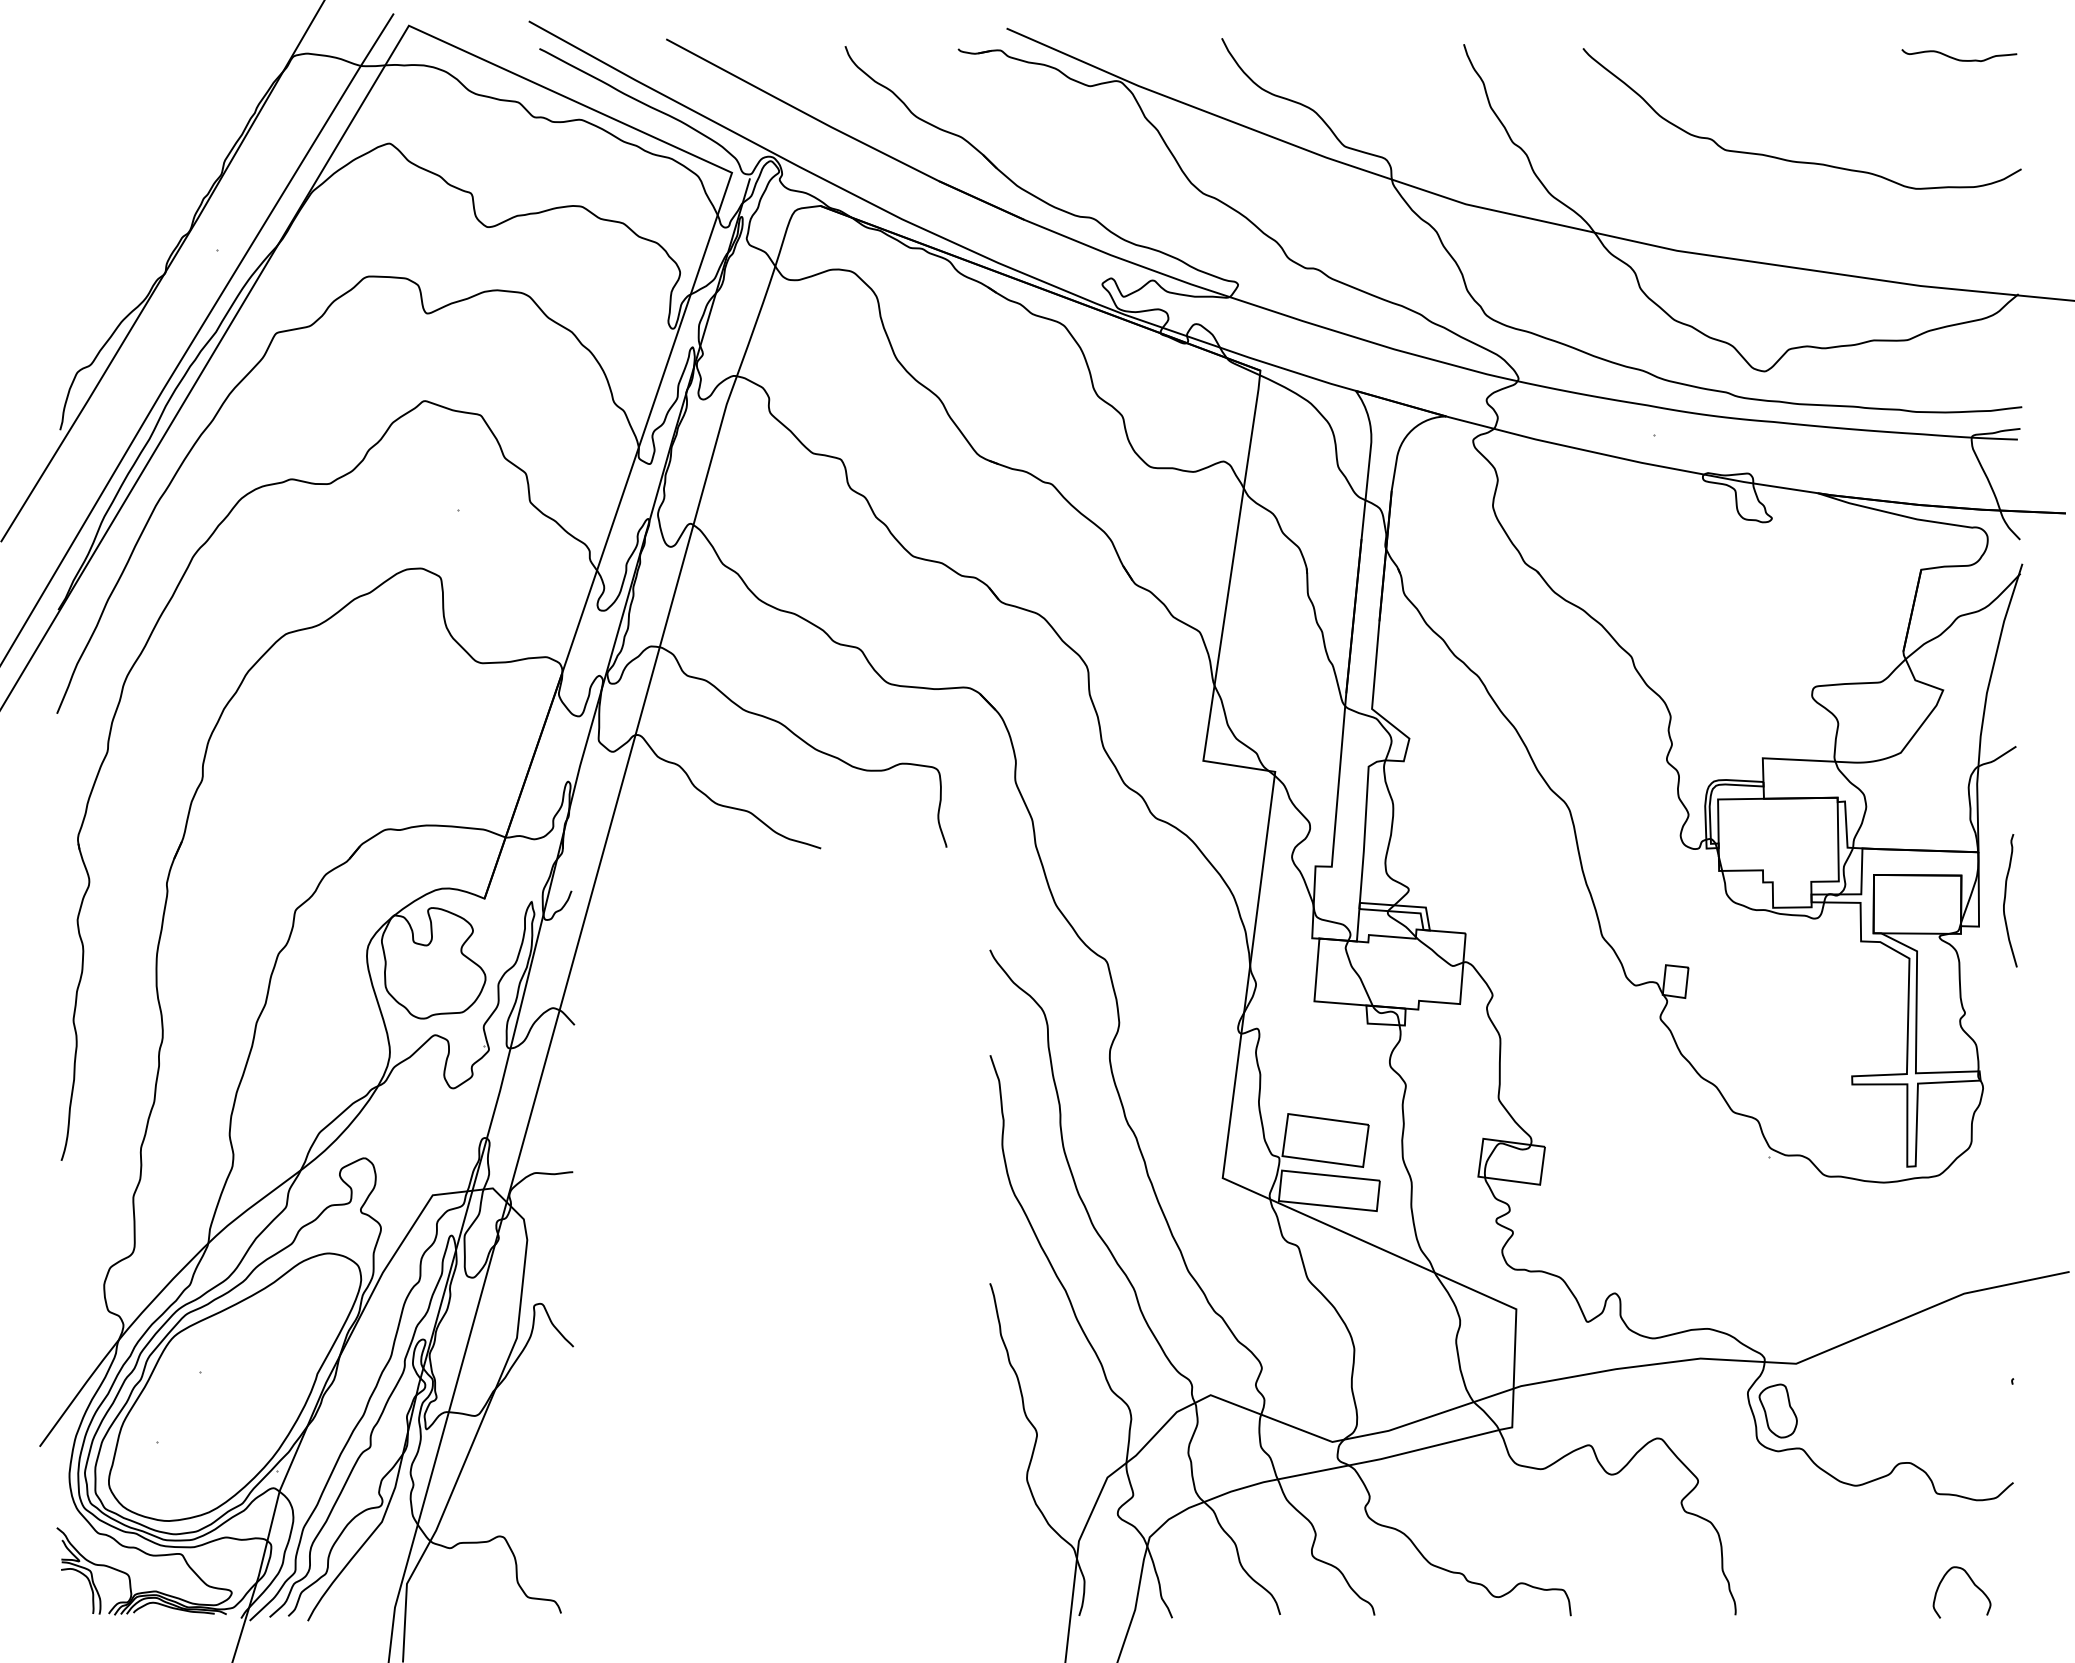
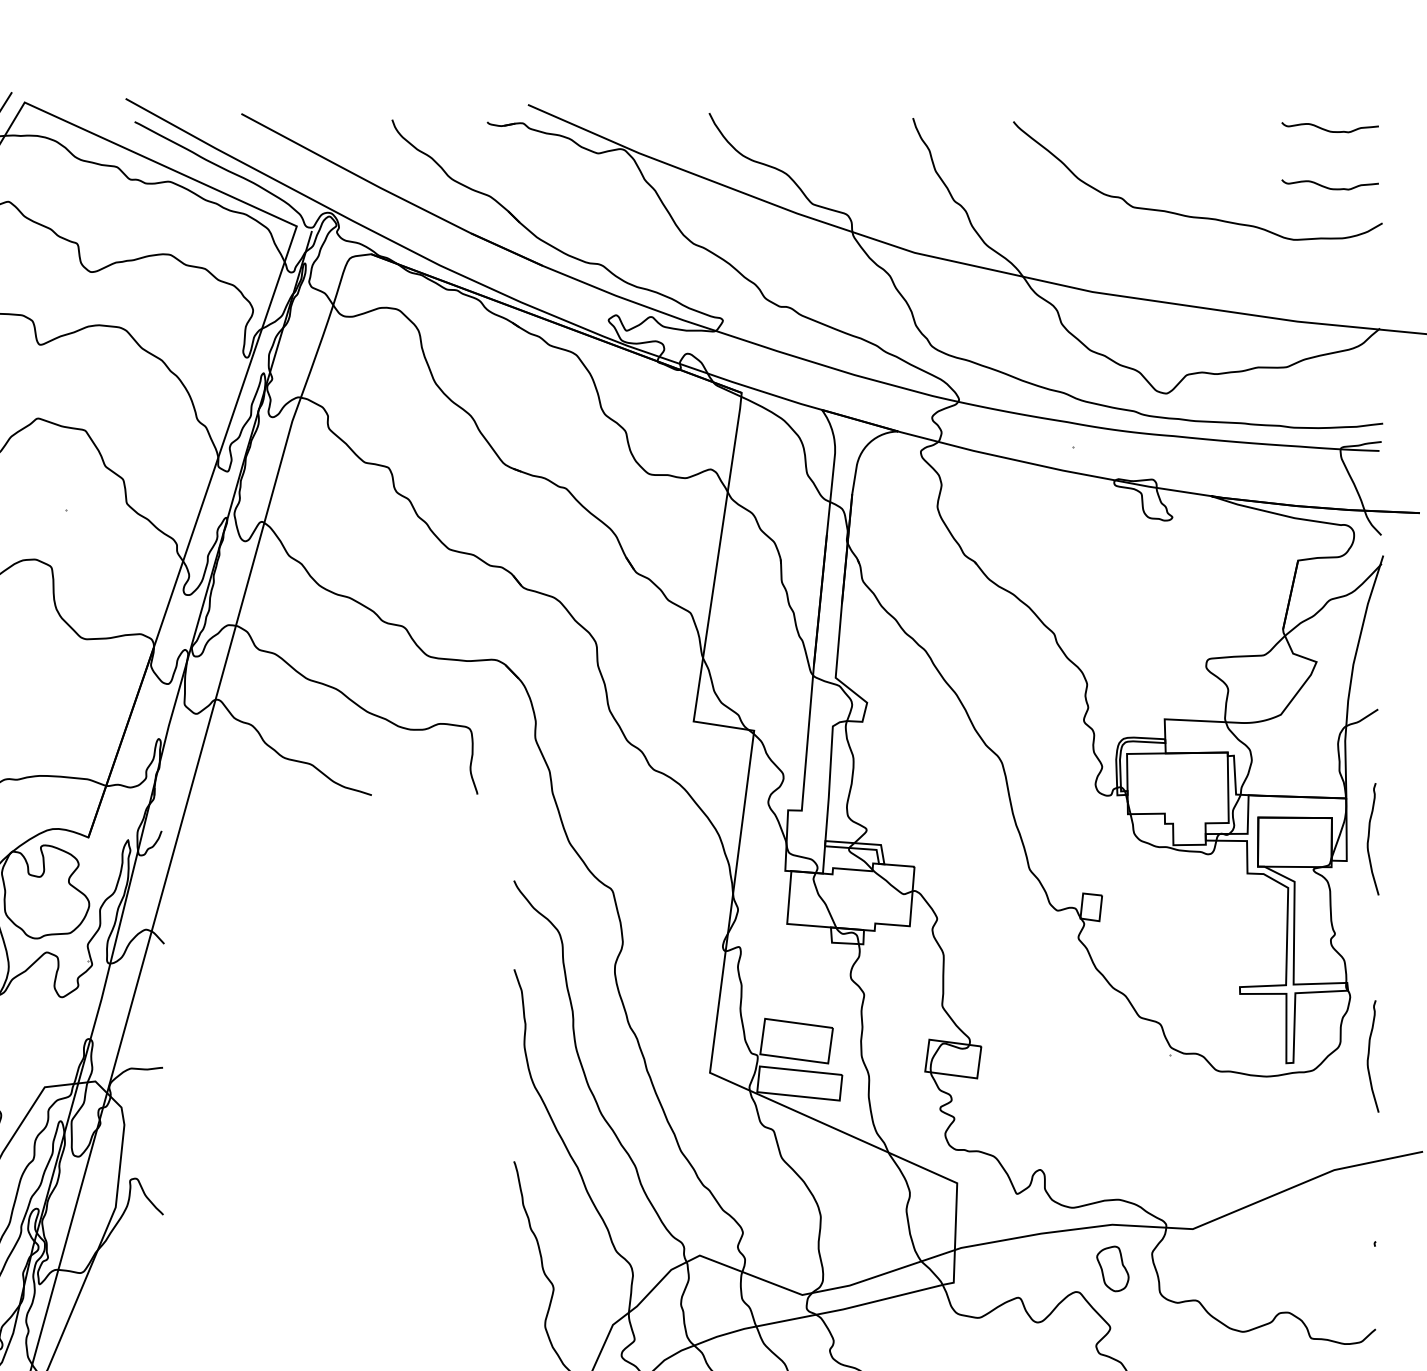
curve: (1957, 126) -> (1328, 187), added
curve: (2005, 1158) -> (1369, 1056), added
part: (1777, 1410) -> (1112, 1268), moved

